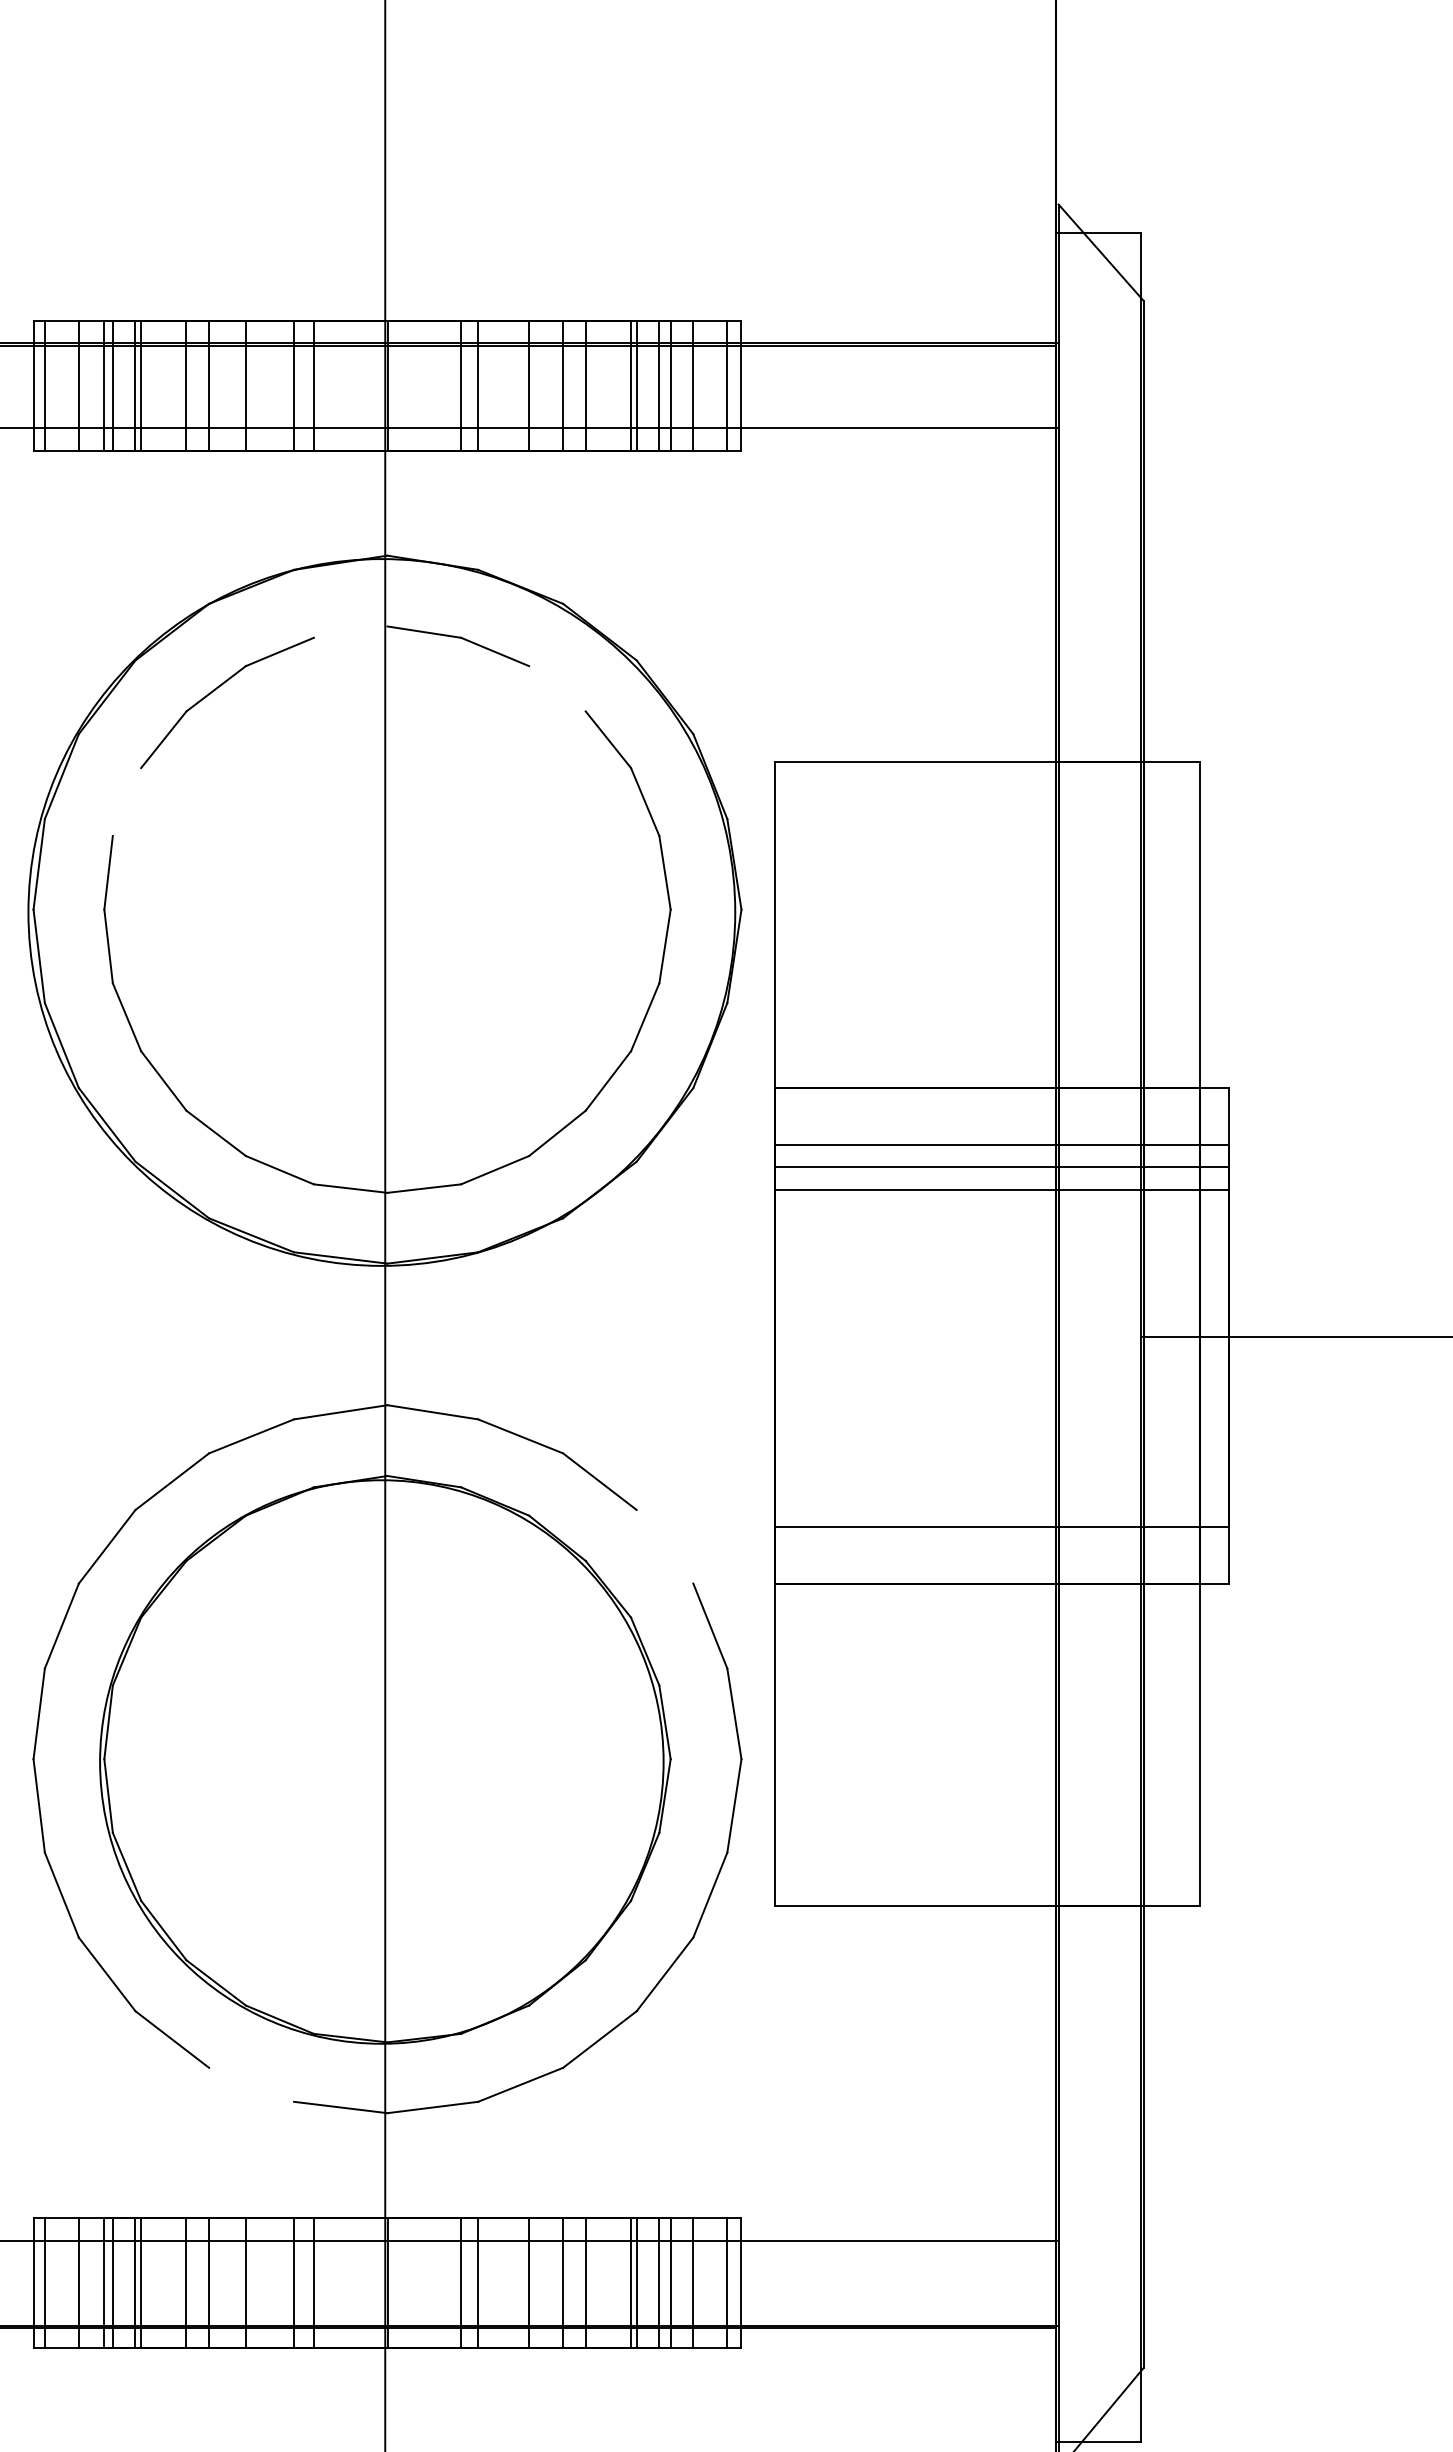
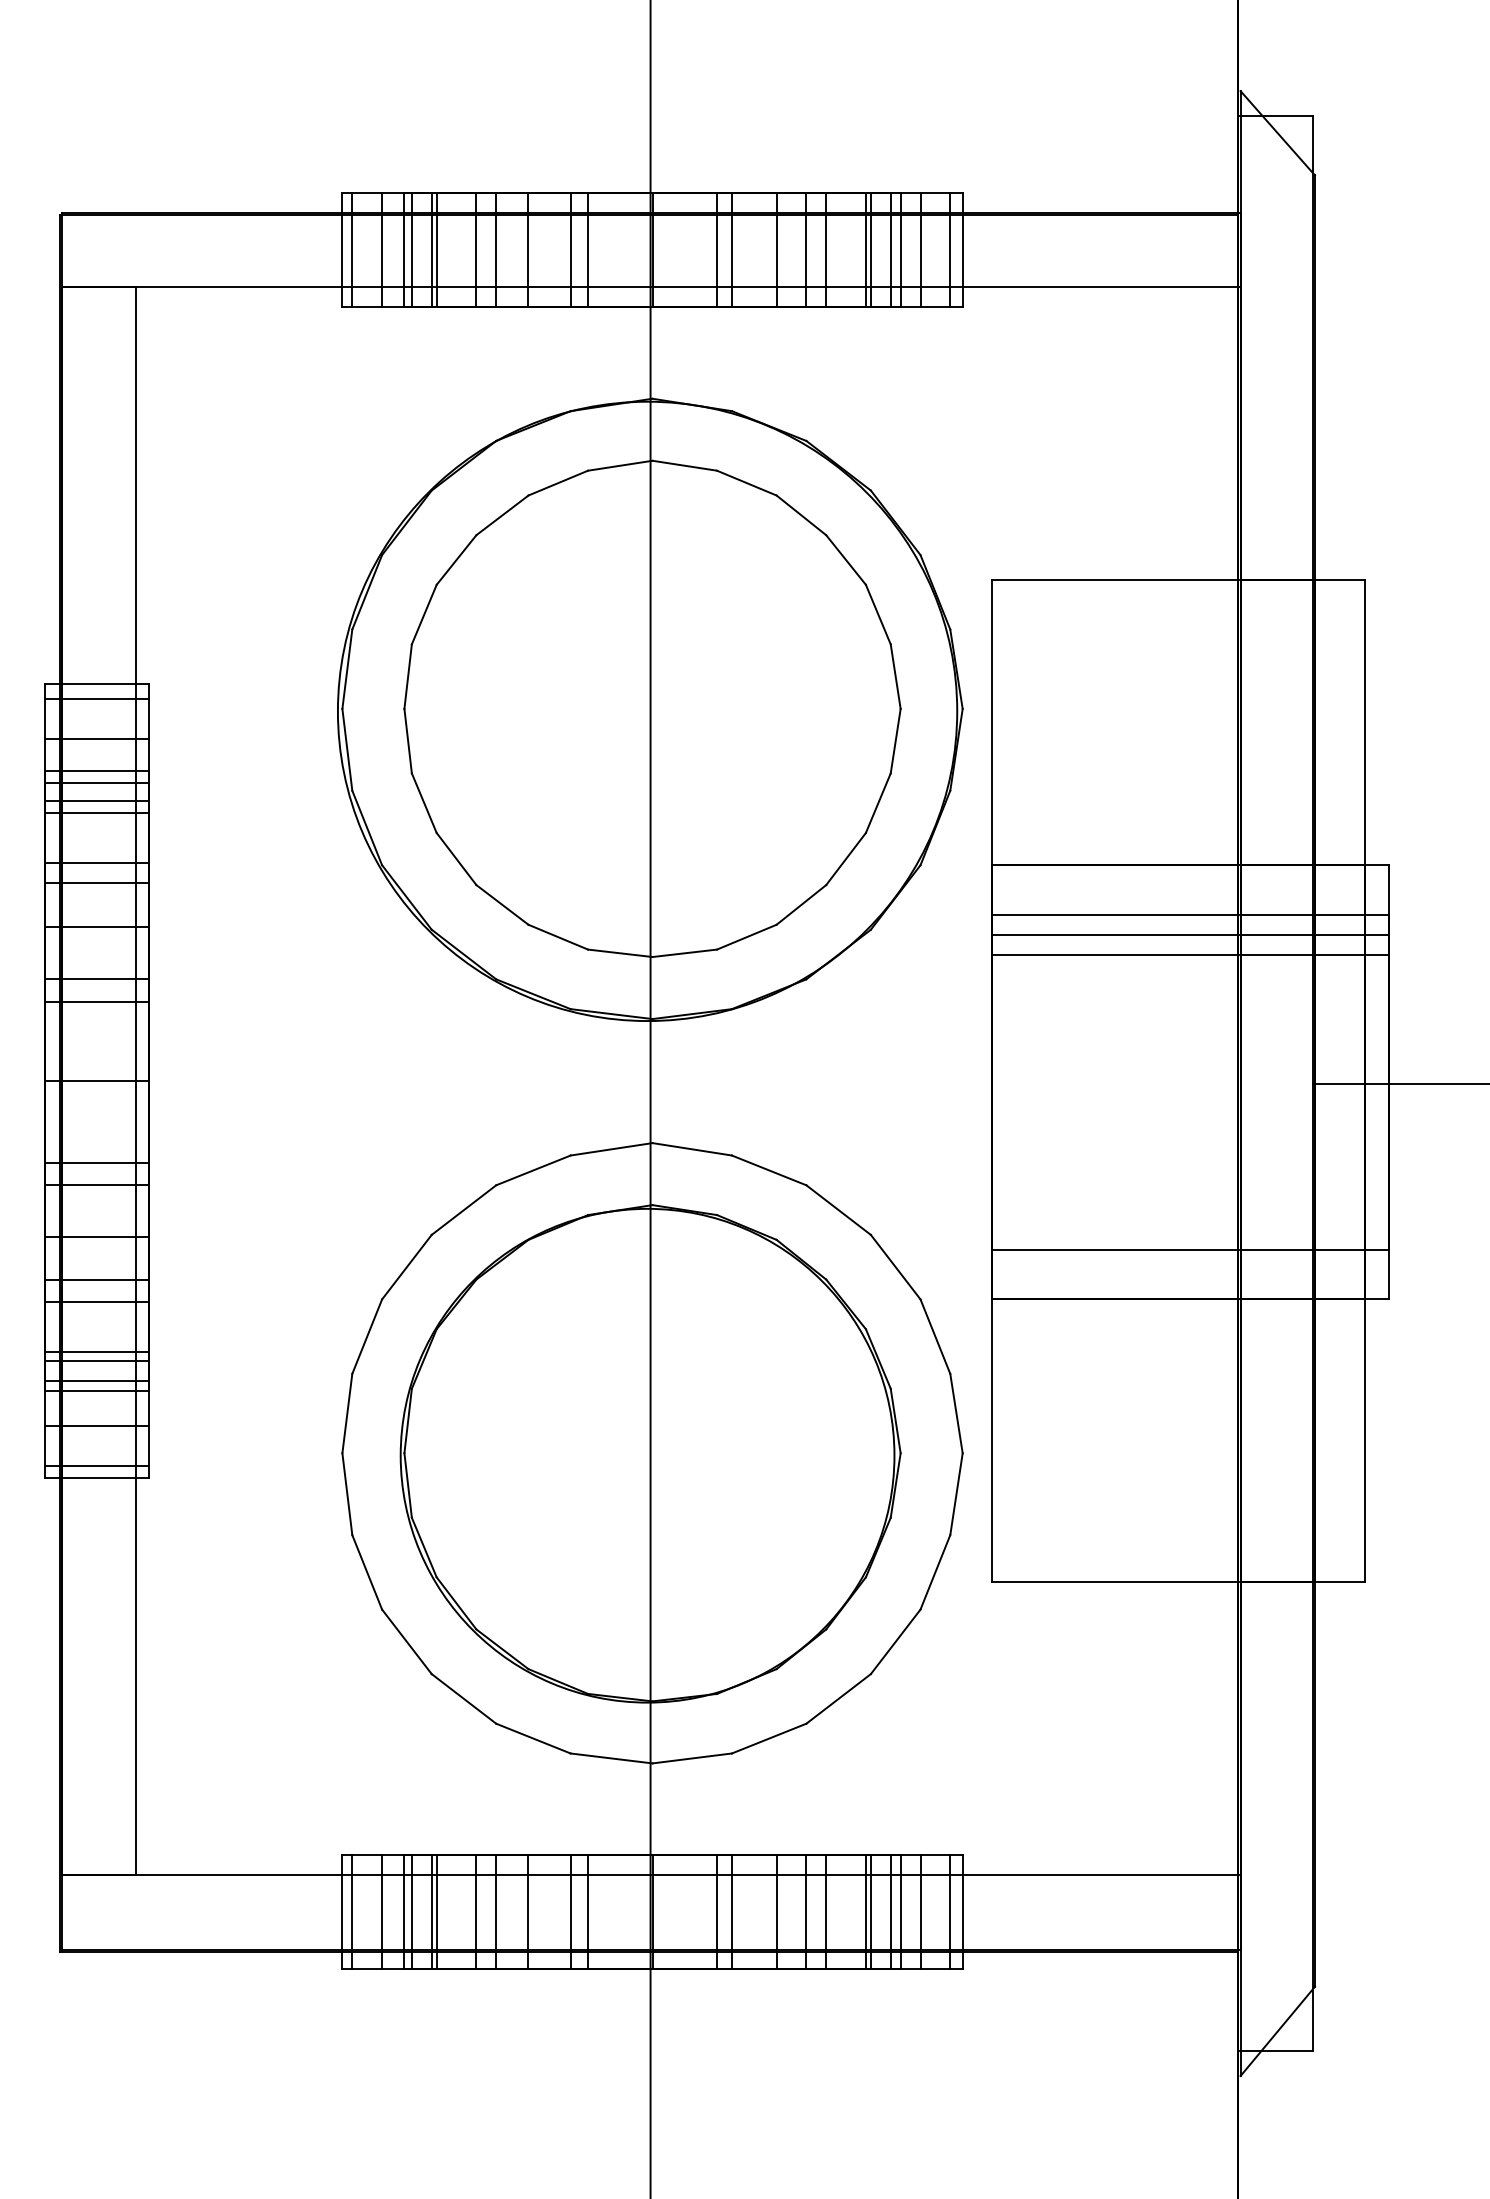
line: (350, 631) -> (620, 465), added
line: (557, 688) -> (801, 515), added
line: (126, 801) -> (423, 614), added
line: (664, 1546) -> (895, 1266), added
line: (251, 2084) -> (533, 1738), added

